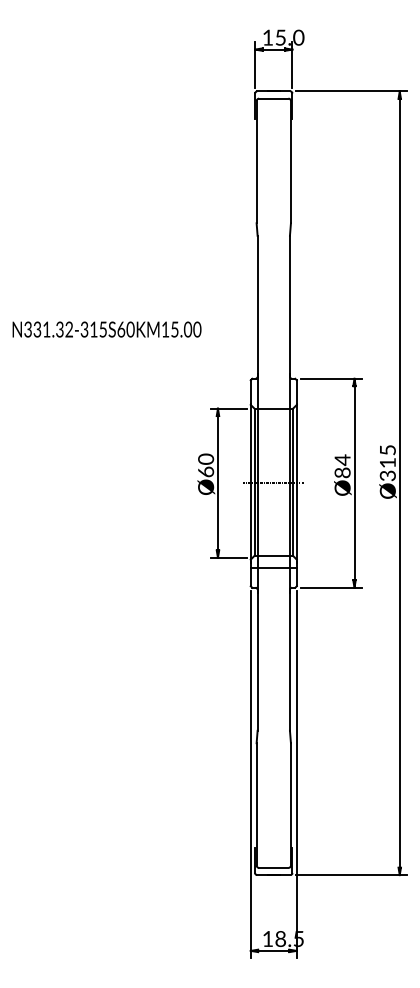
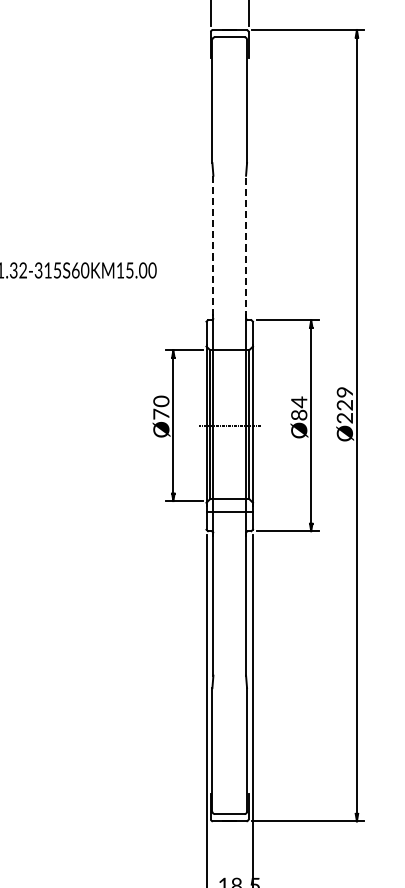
line: (257, 306) -> (213, 247), solid -> dashed
line: (289, 306) -> (245, 247), solid -> dashed
text: (387, 463) -> (344, 405), Ø315 -> Ø229
text: (206, 471) -> (161, 413), Ø60 -> Ø70

